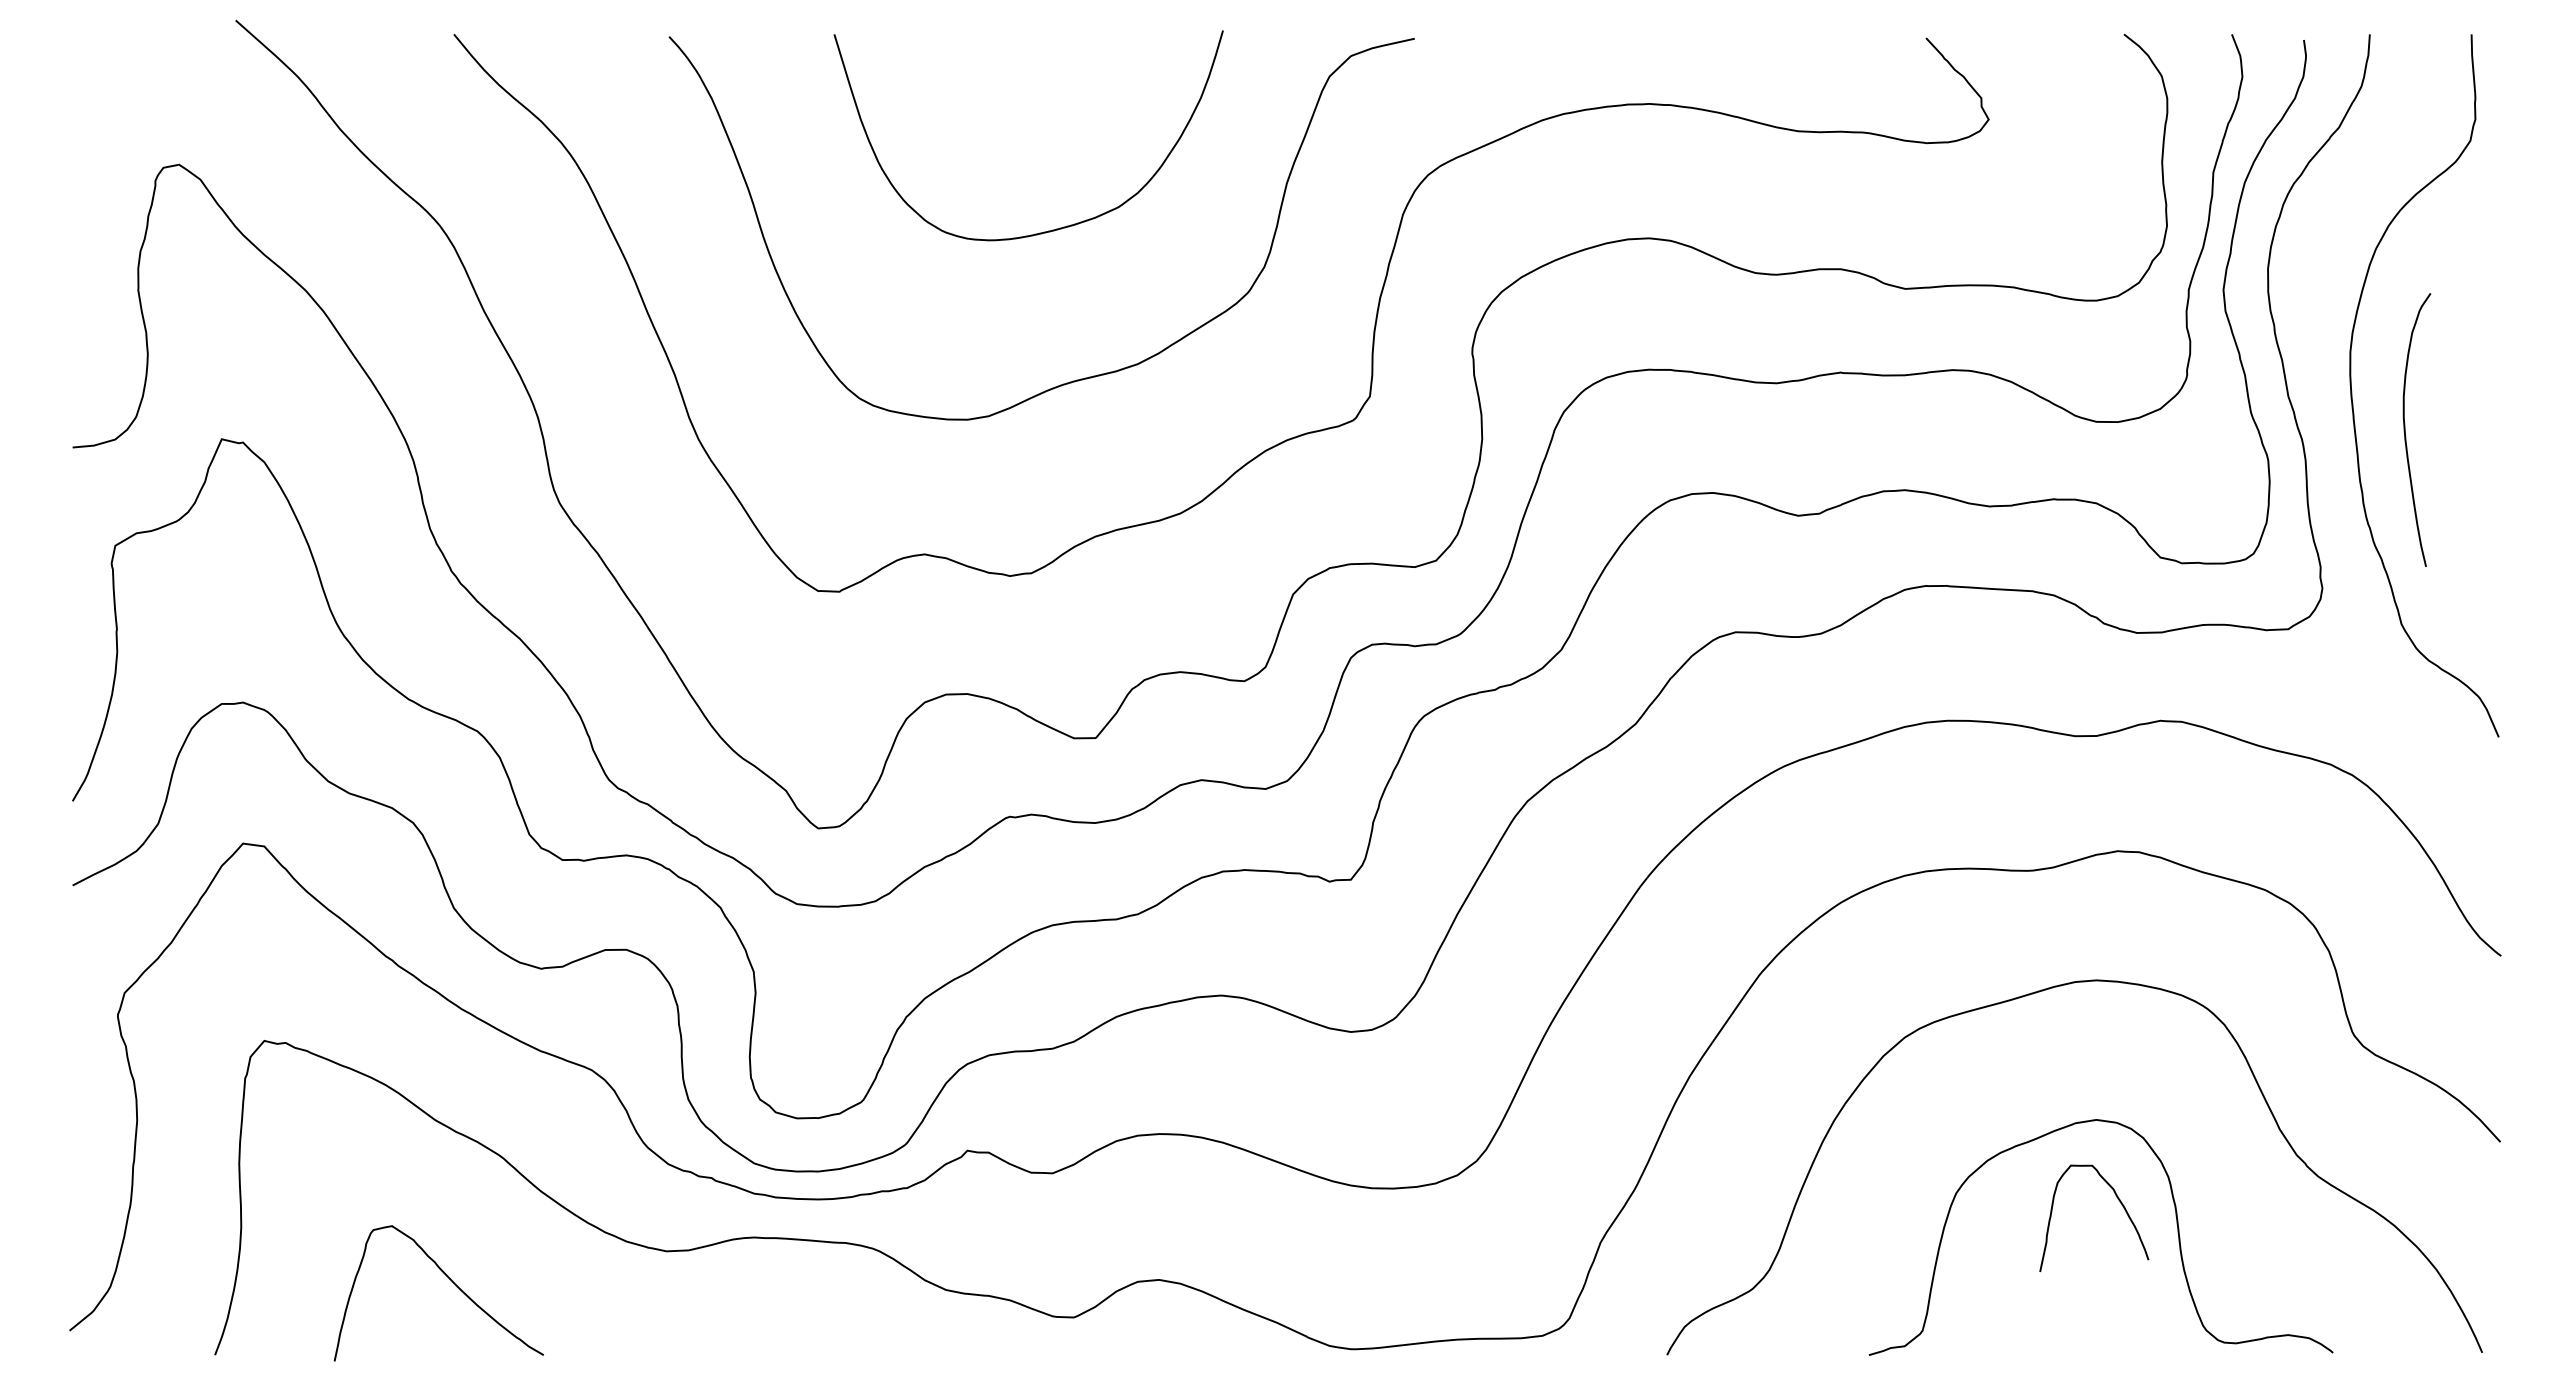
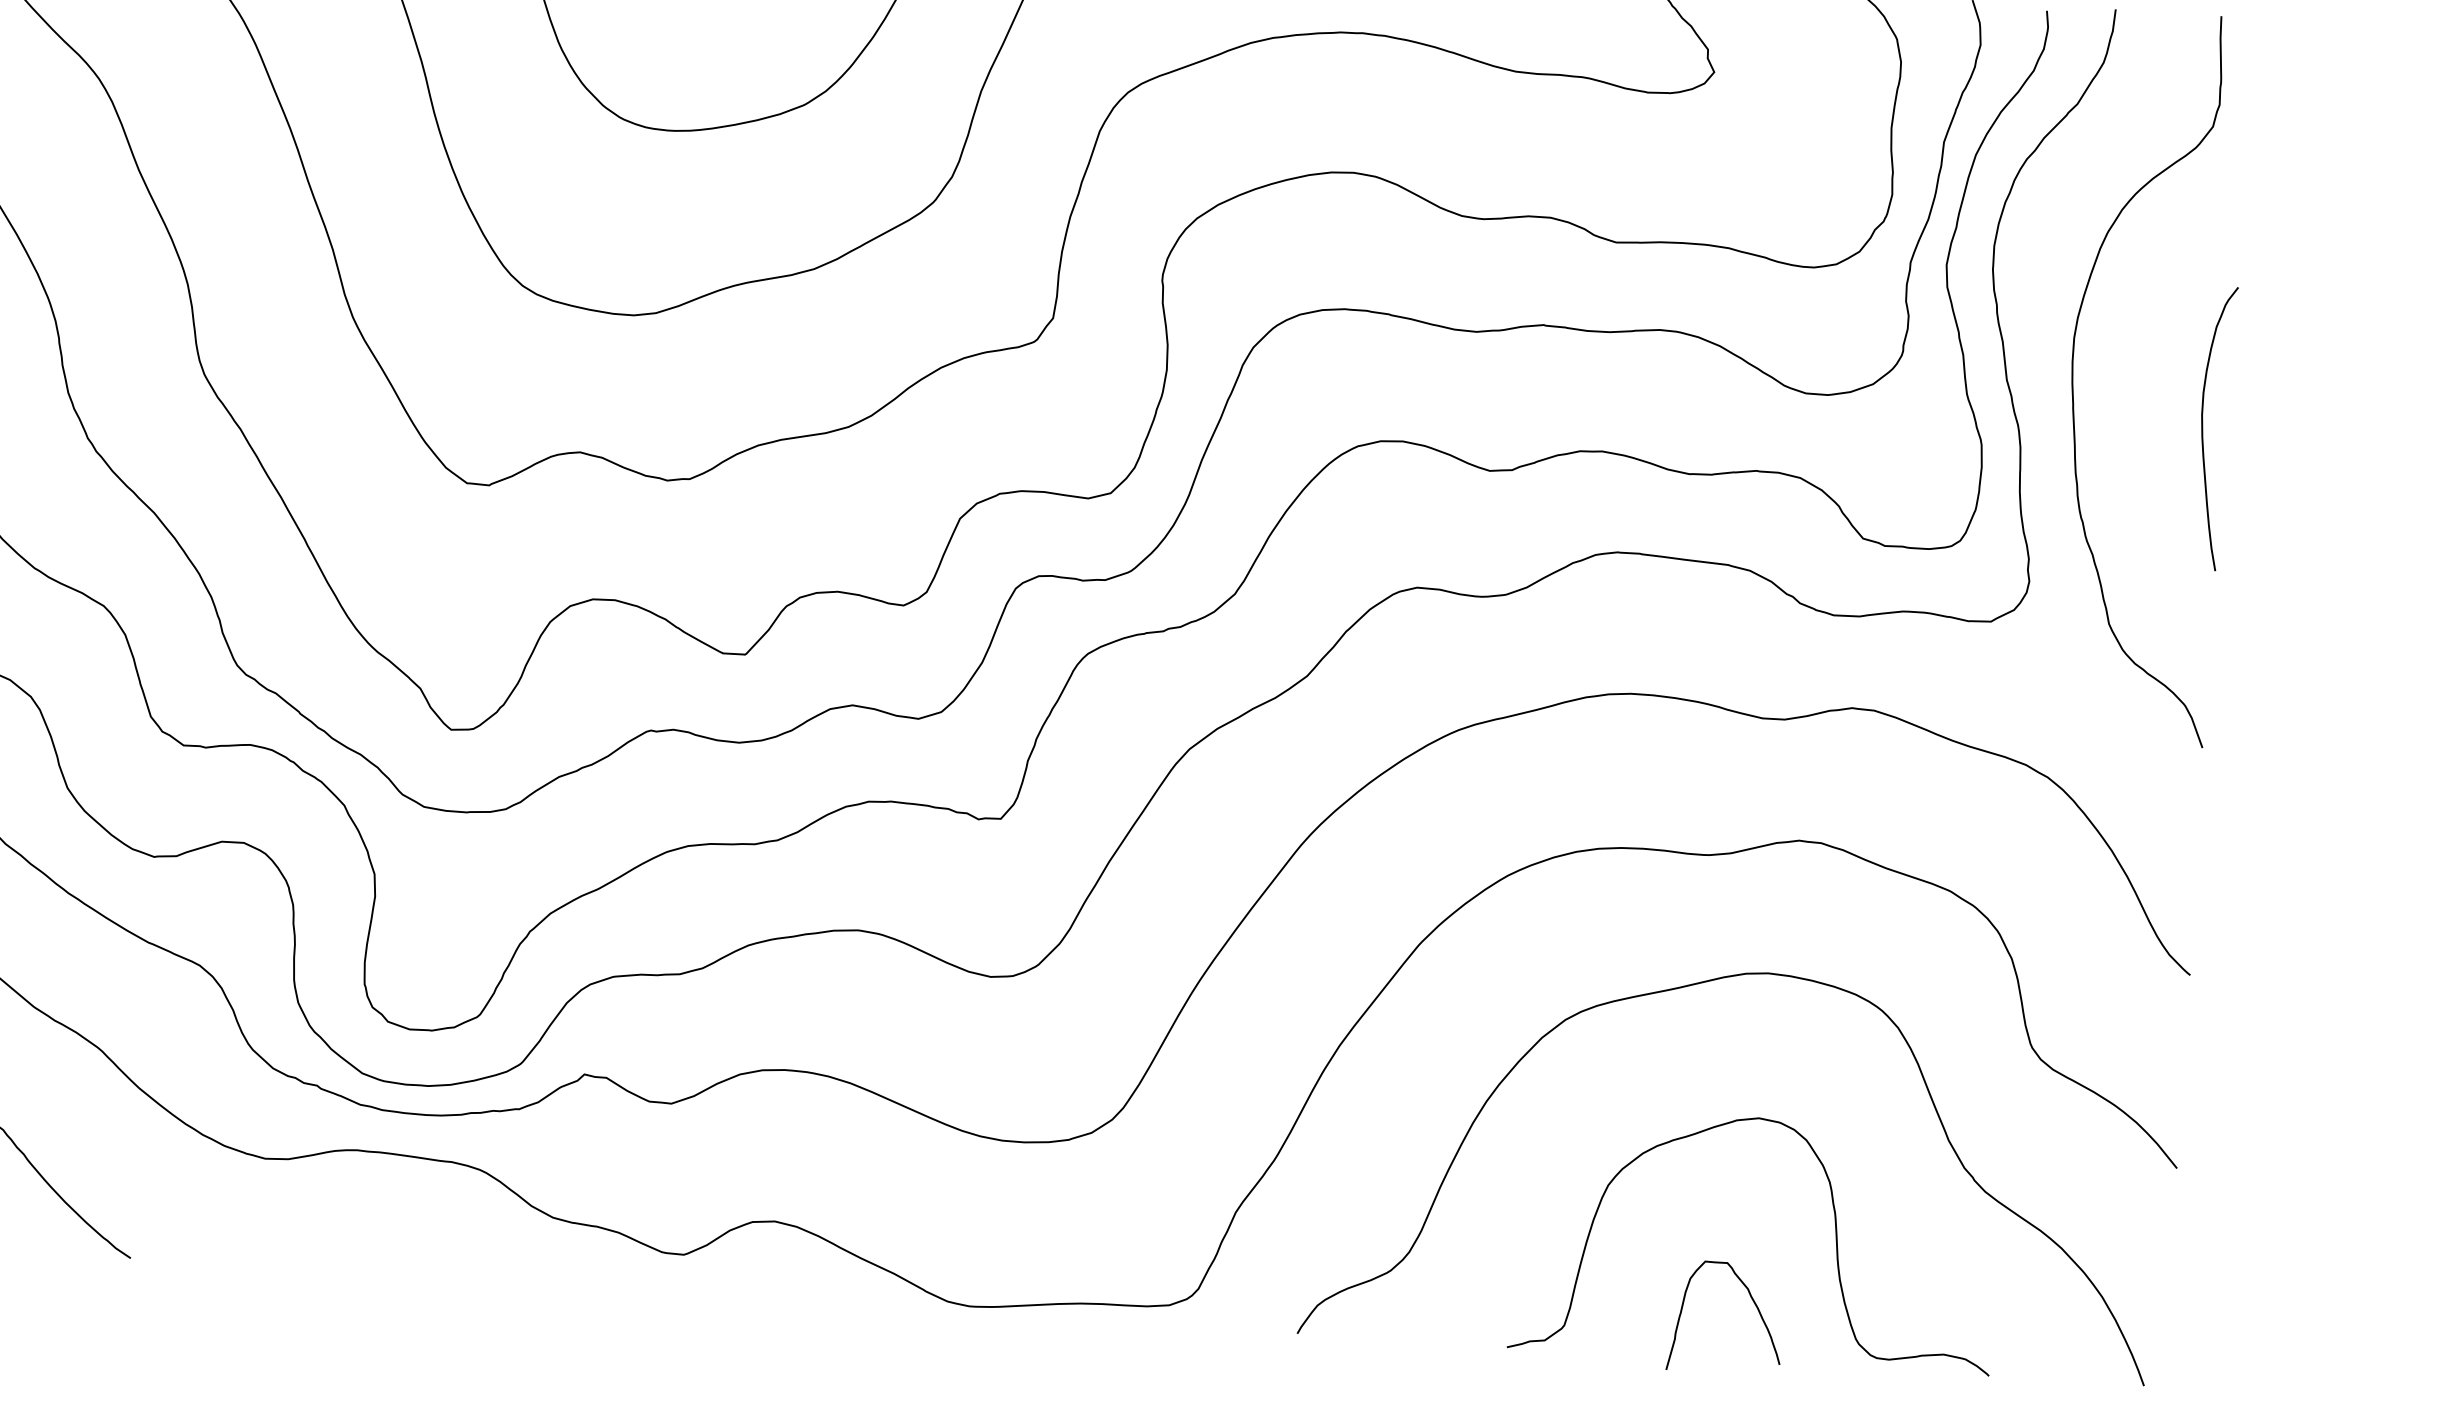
curve: (2405, 429) -> (2203, 427), moved
curve: (2118, 1200) -> (1752, 1300), moved

